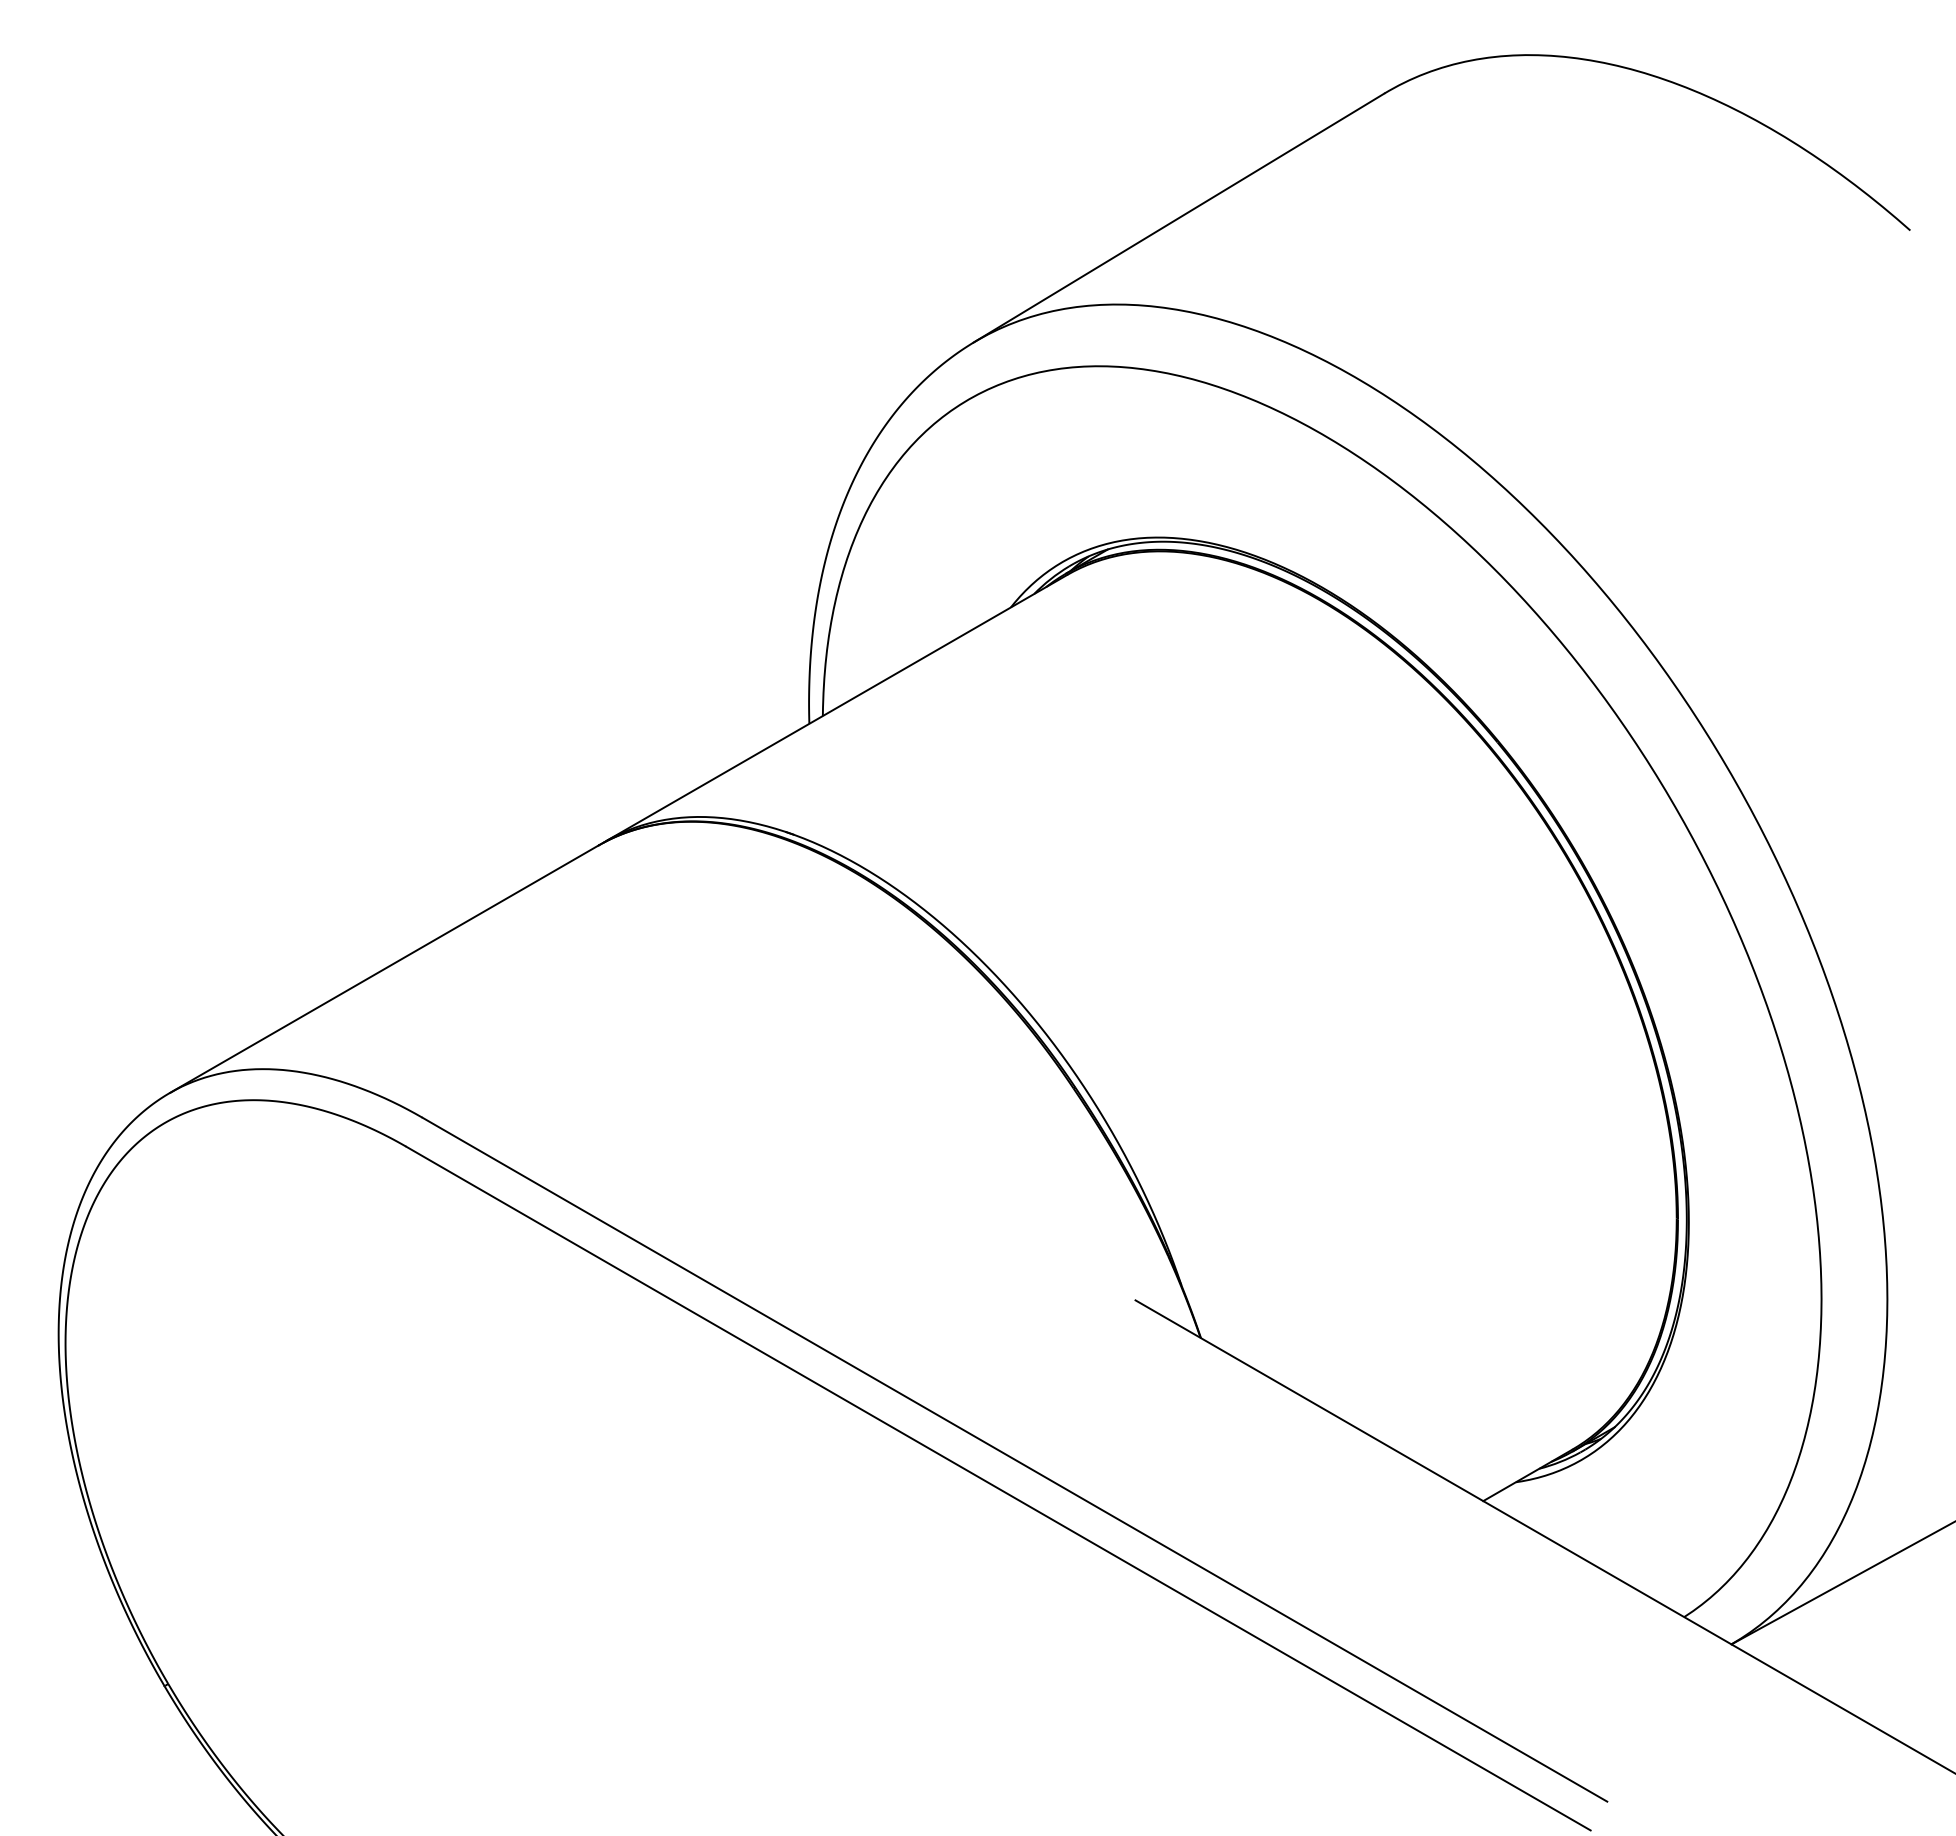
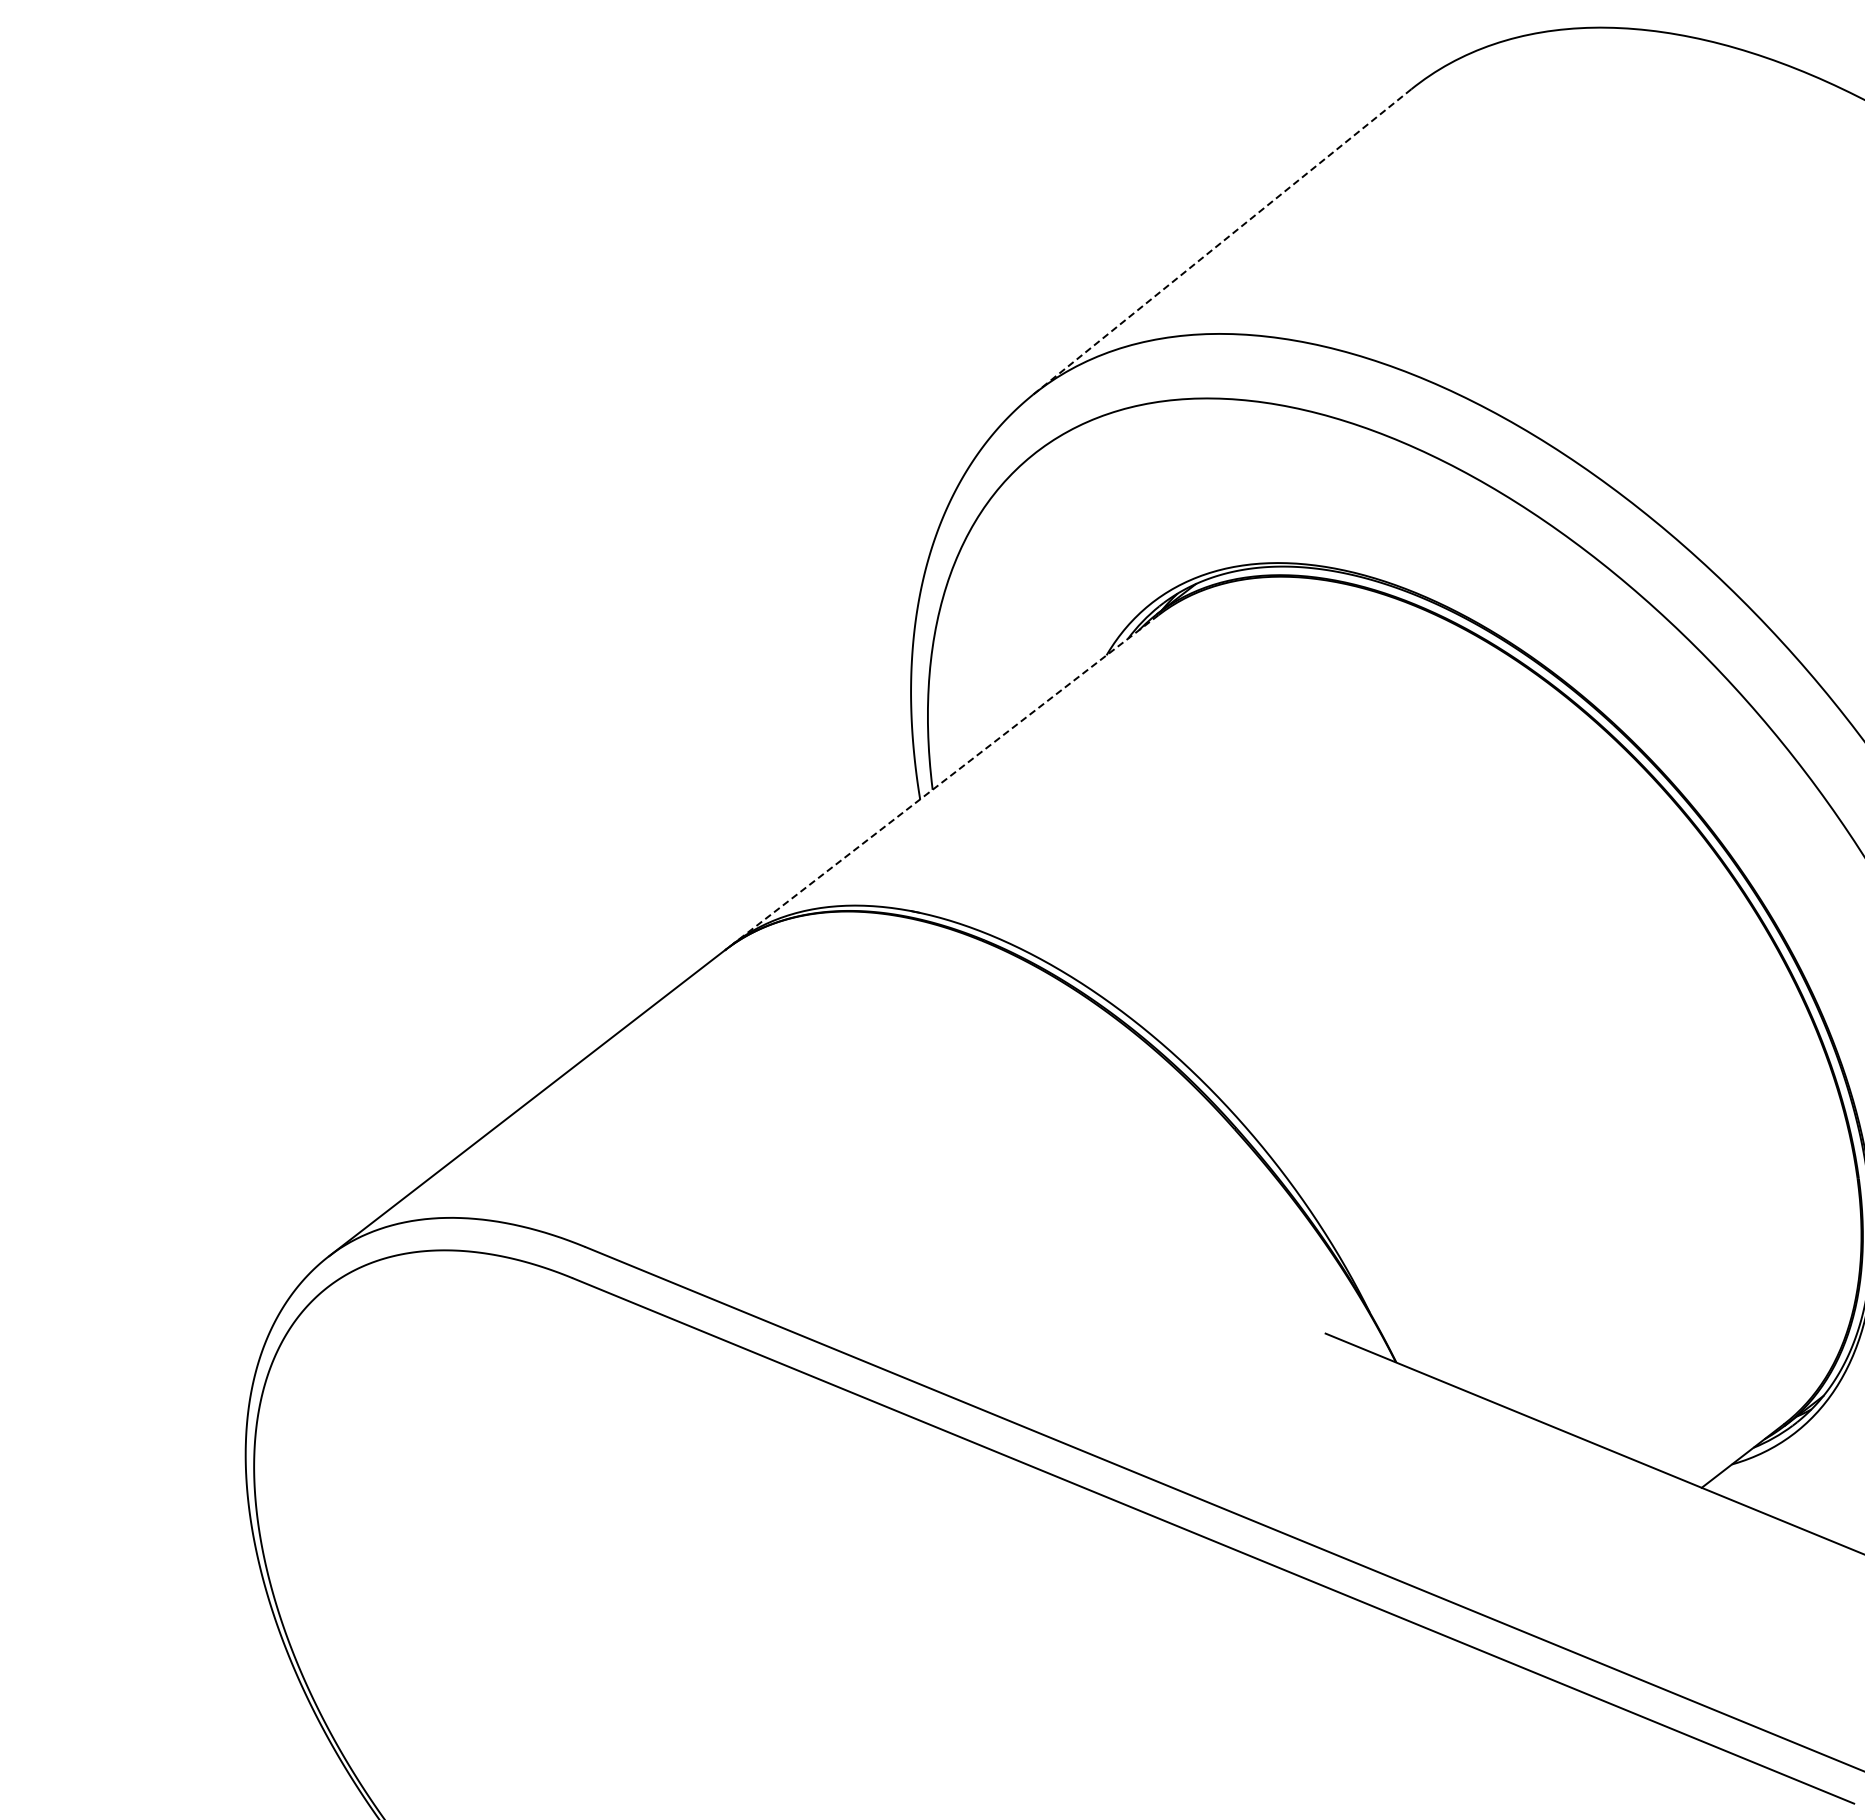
line: (1178, 218) -> (1221, 242), solid -> dashed
line: (837, 707) -> (946, 779), solid -> dashed

